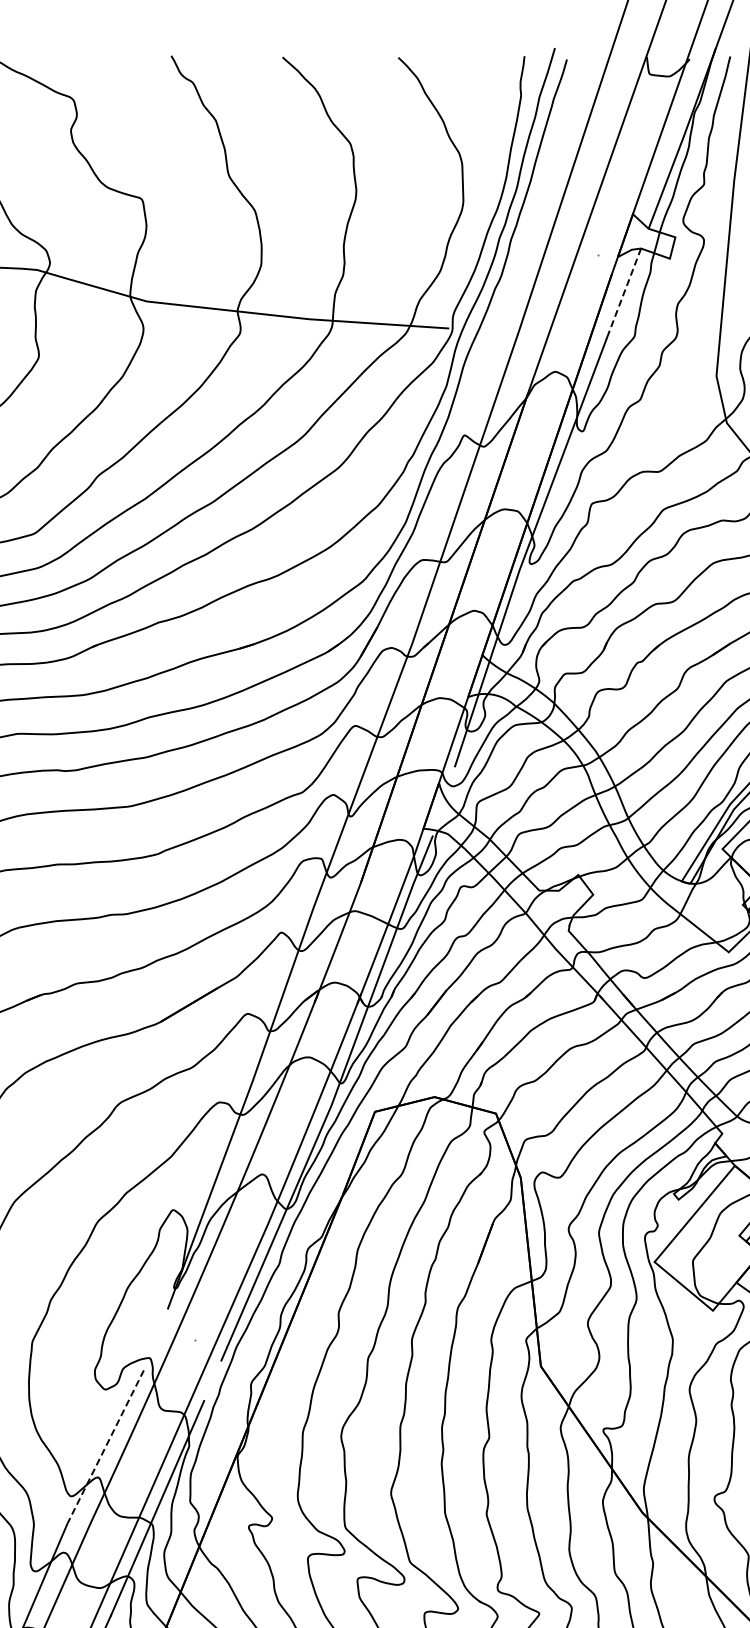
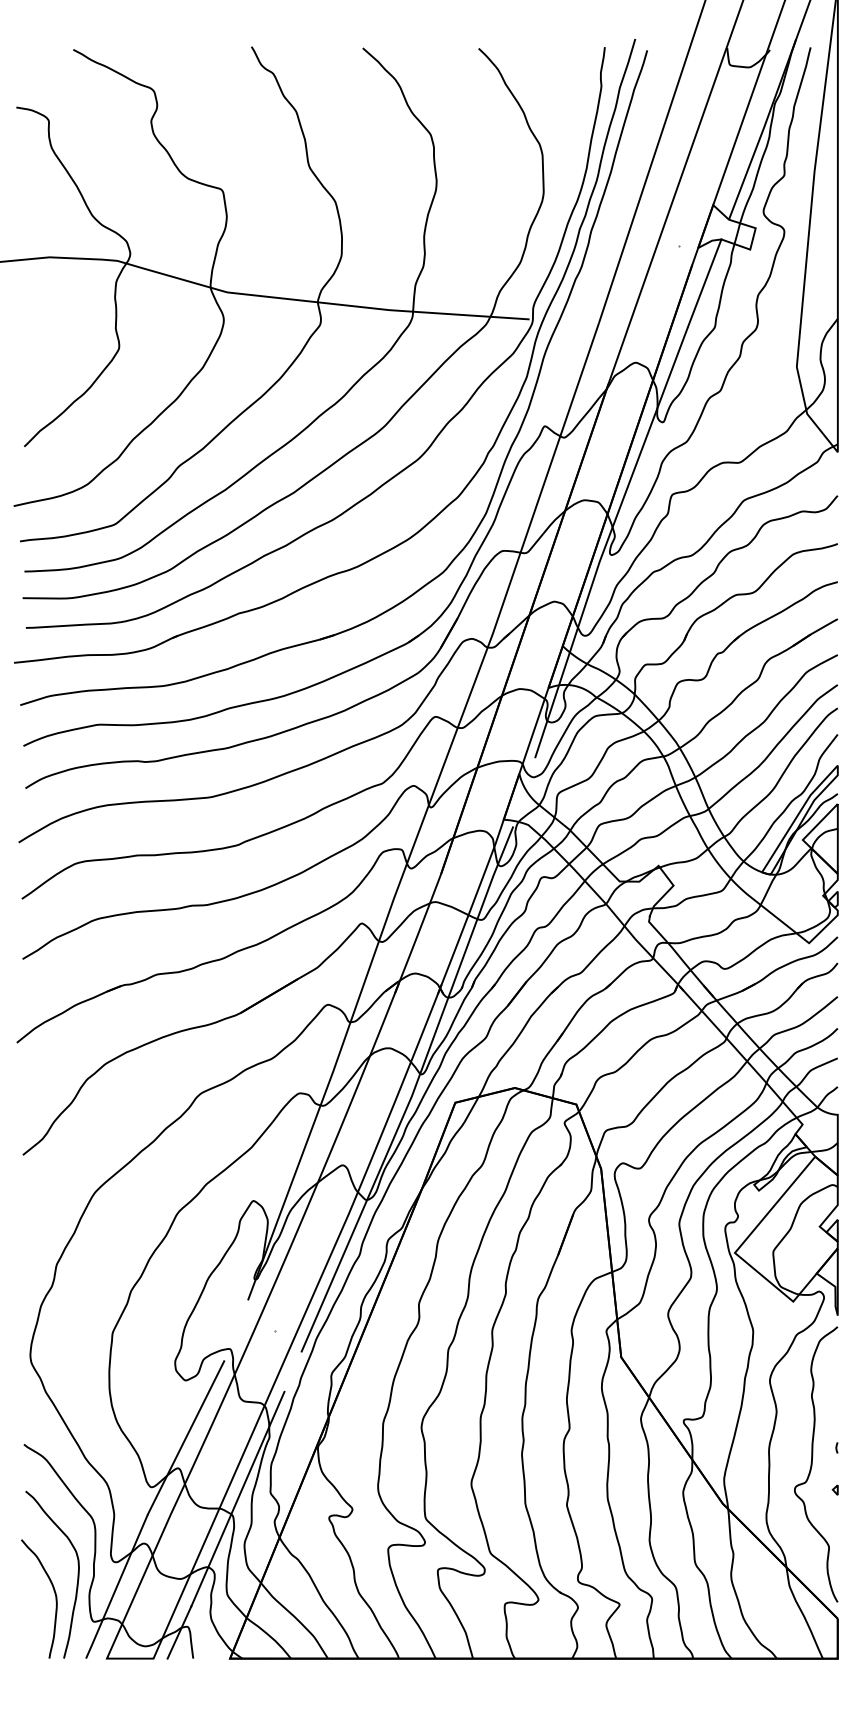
line: (624, 292) -> (704, 283), dashed -> solid
line: (105, 1447) -> (185, 1438), dashed -> solid

